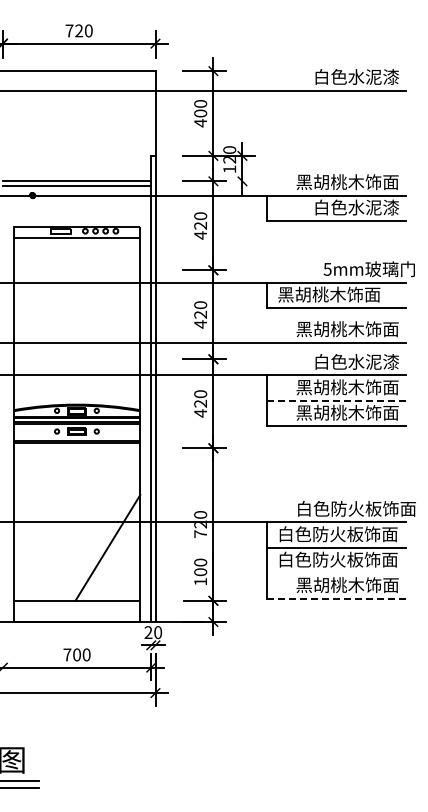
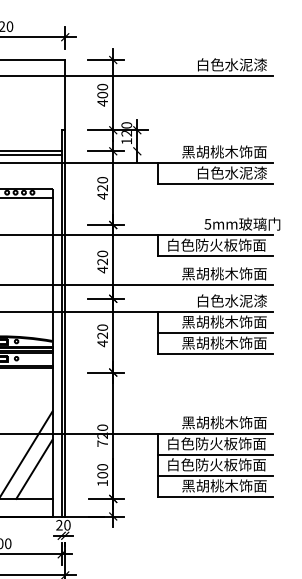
text: (337, 294) -> (216, 245), 黑胡桃木饰面 -> 白色防火板饰面
line: (336, 400) -> (215, 332), dashed -> solid
text: (355, 508) -> (230, 422), 白色防火板饰面 -> 黑胡桃木饰面
line: (118, 564) -> (34, 468), added
line: (336, 573) -> (215, 476), added
line: (336, 598) -> (215, 497), dashed -> solid

